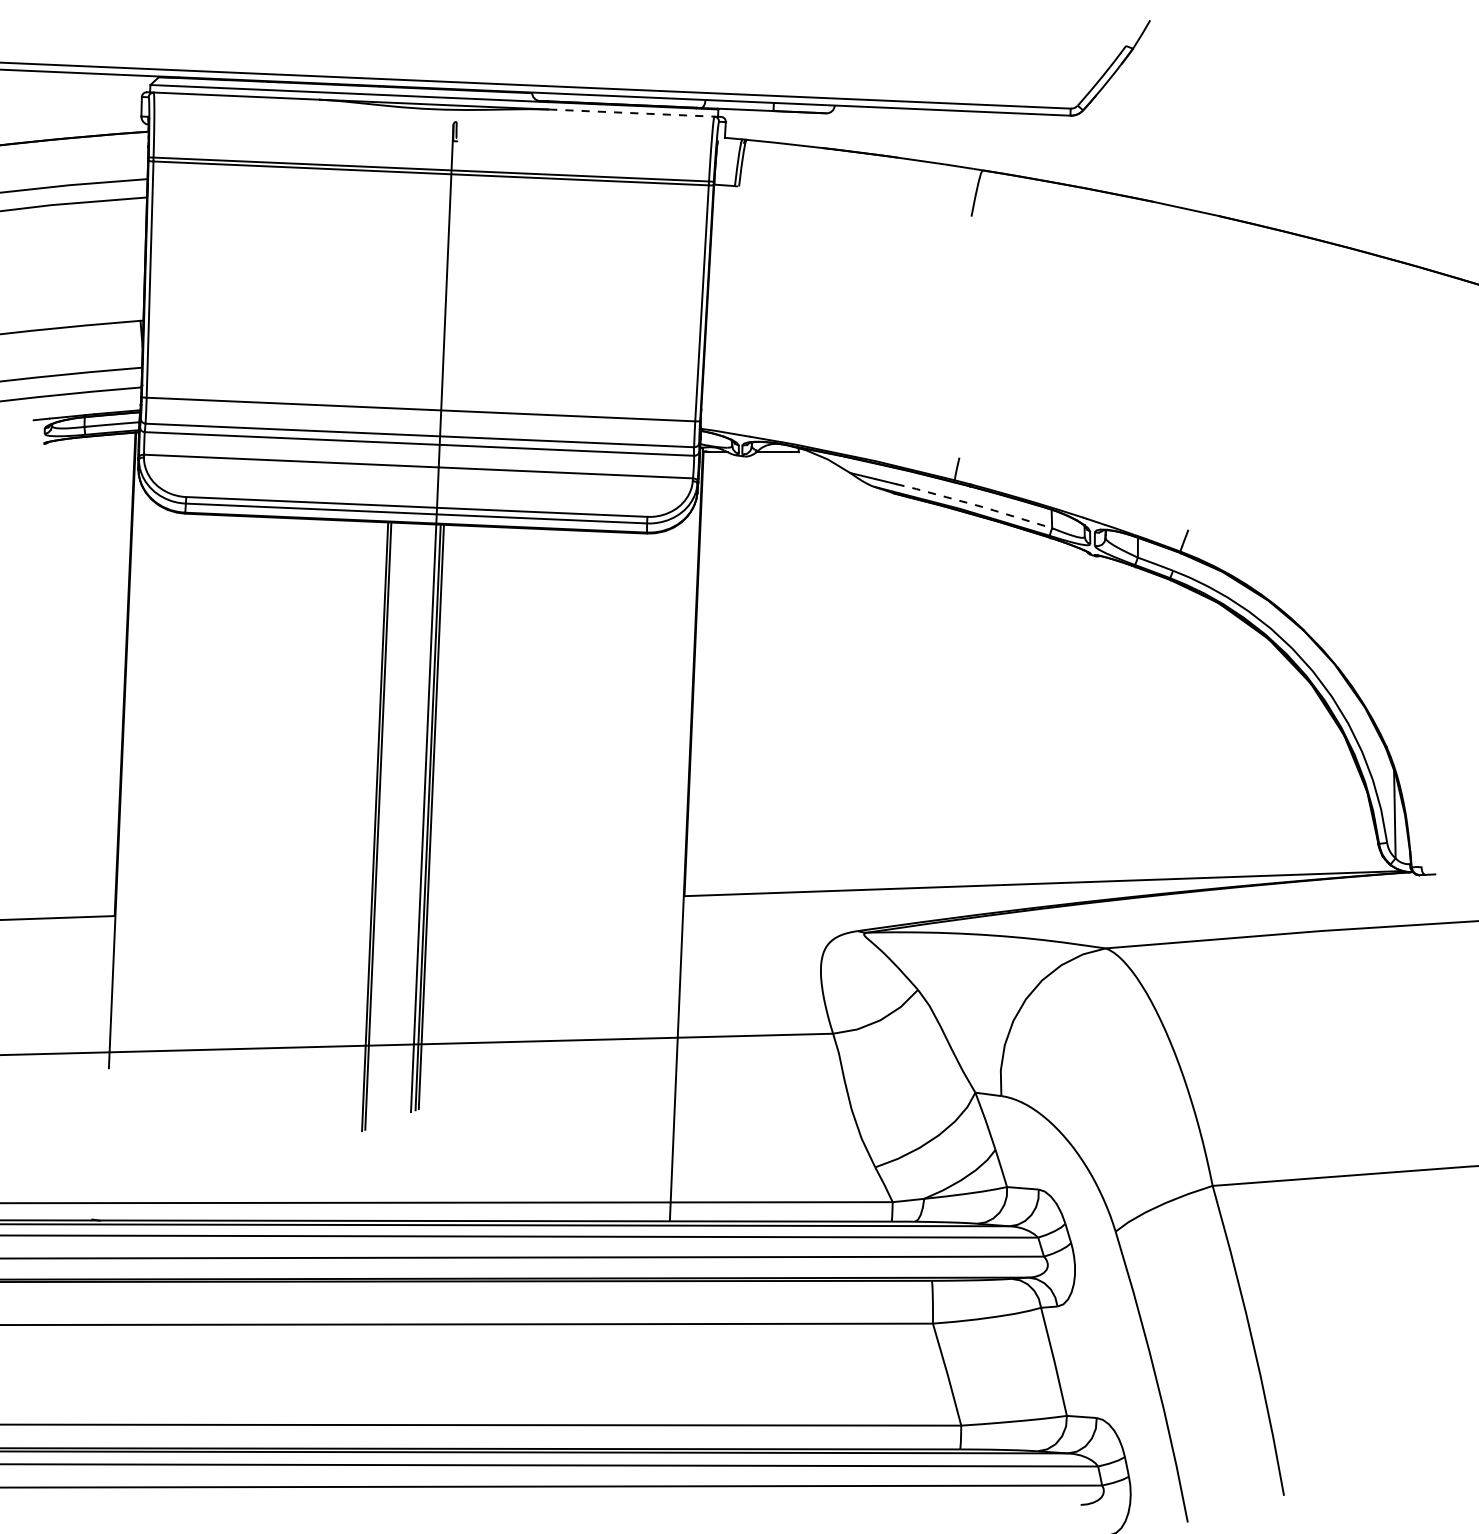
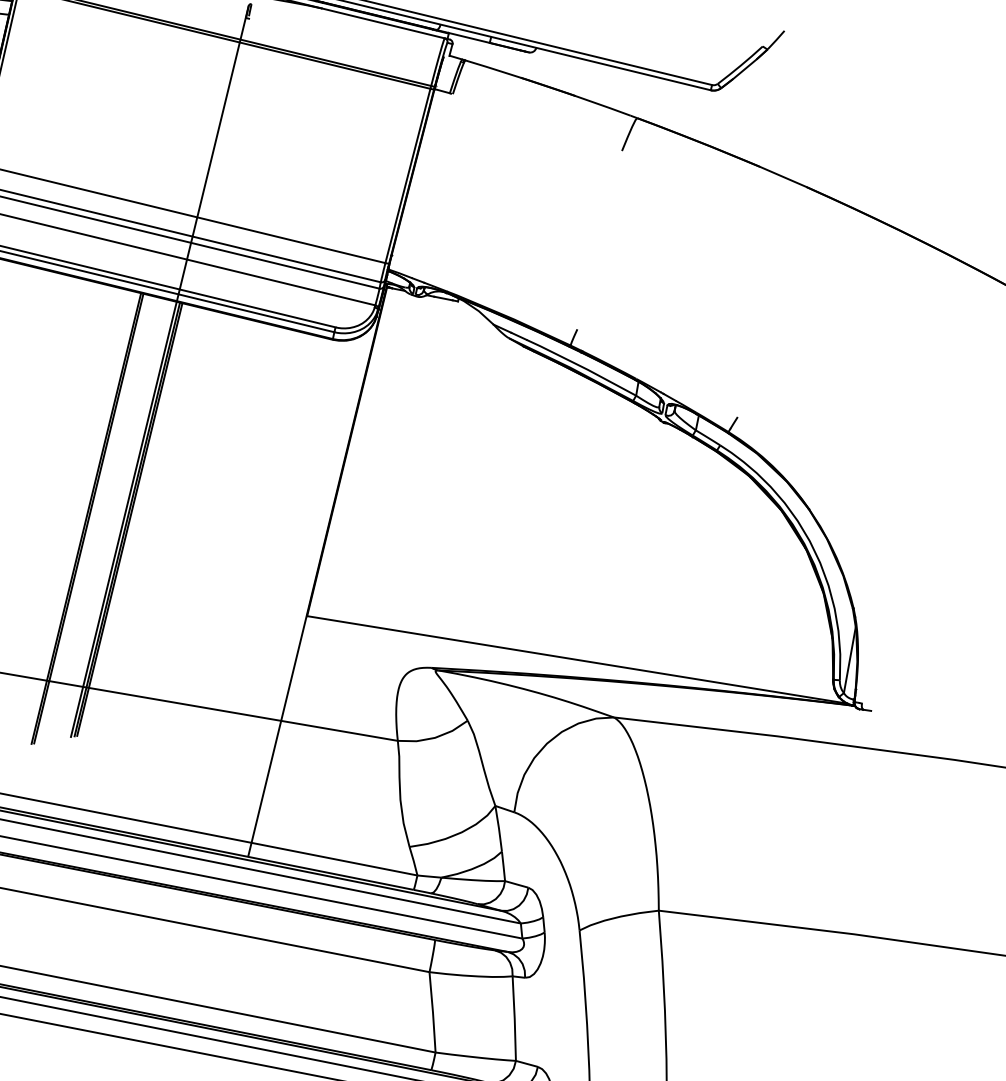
line: (631, 113) -> (383, 23), dashed -> solid
line: (974, 504) -> (581, 366), dashed -> solid

